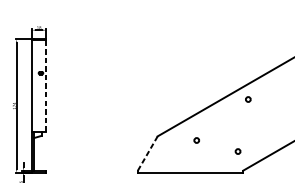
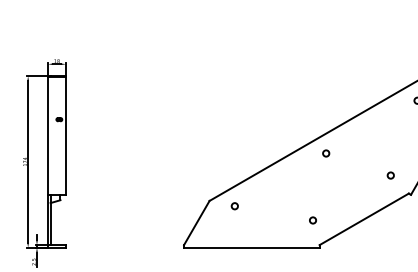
line: (45, 86) -> (65, 136), dashed -> solid
circle: (196, 140) -> (234, 206), moved
line: (147, 153) -> (196, 223), dashed -> solid

